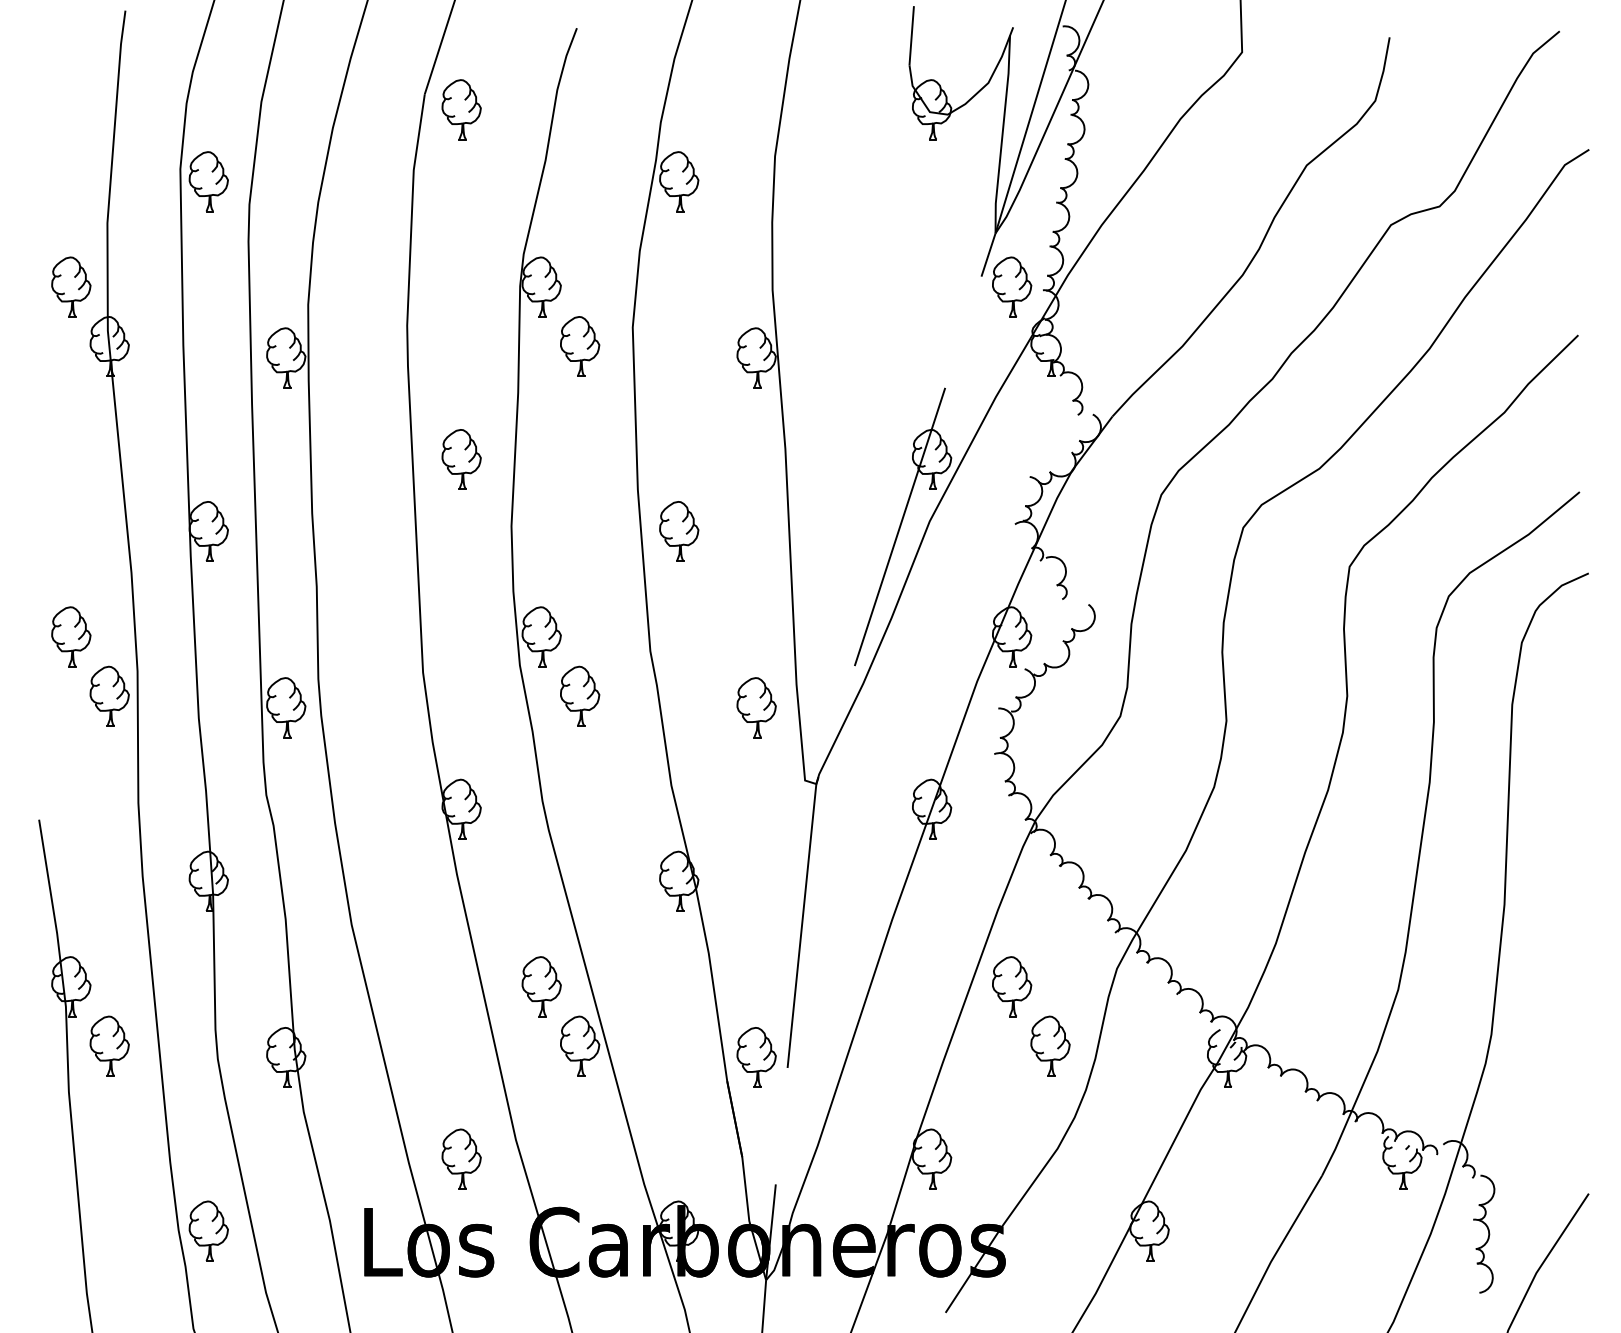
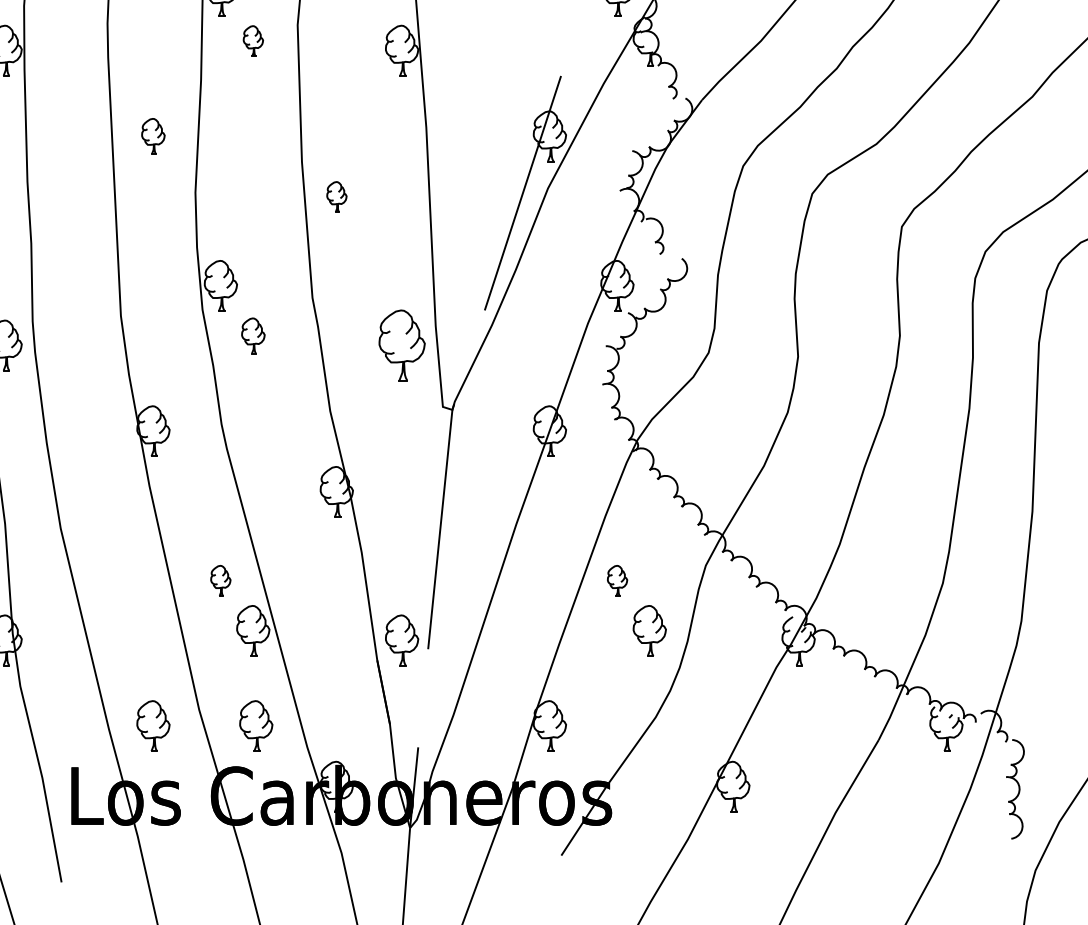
part: (580, 346) -> (253, 41), size x0.6
part: (461, 459) -> (153, 136), size x0.7
part: (679, 531) -> (337, 197), size x0.6
part: (580, 695) -> (253, 335), size x0.7
part: (756, 707) -> (401, 345), size x1.4
part: (541, 986) -> (220, 580), size x0.6
part: (1012, 986) -> (617, 580), size x0.6
part: (583, 1158) -> (256, 725), added

